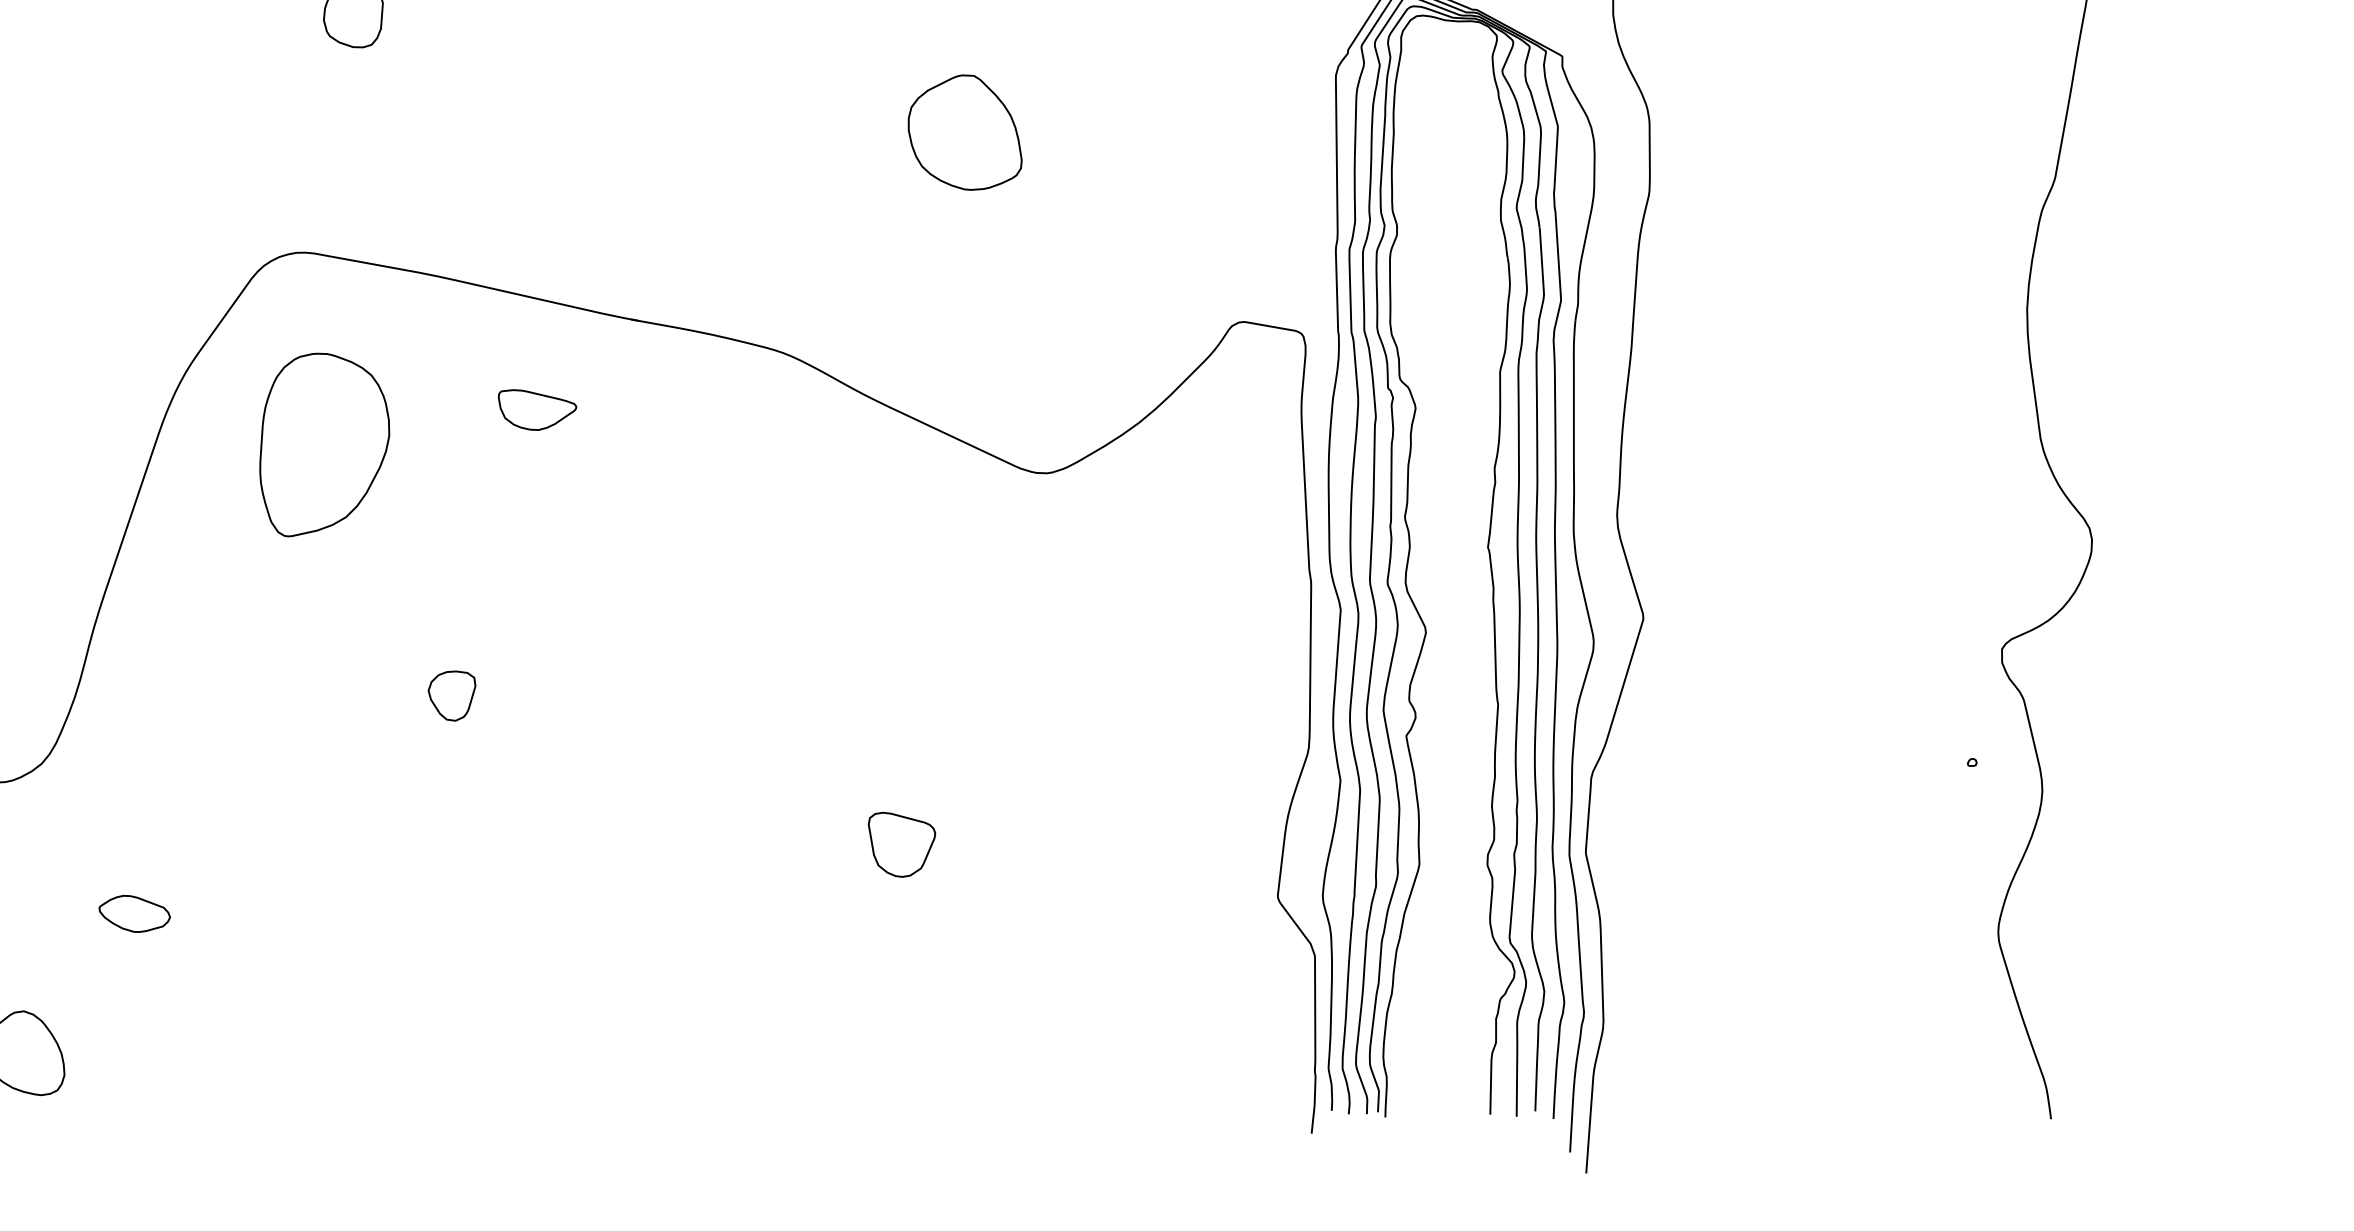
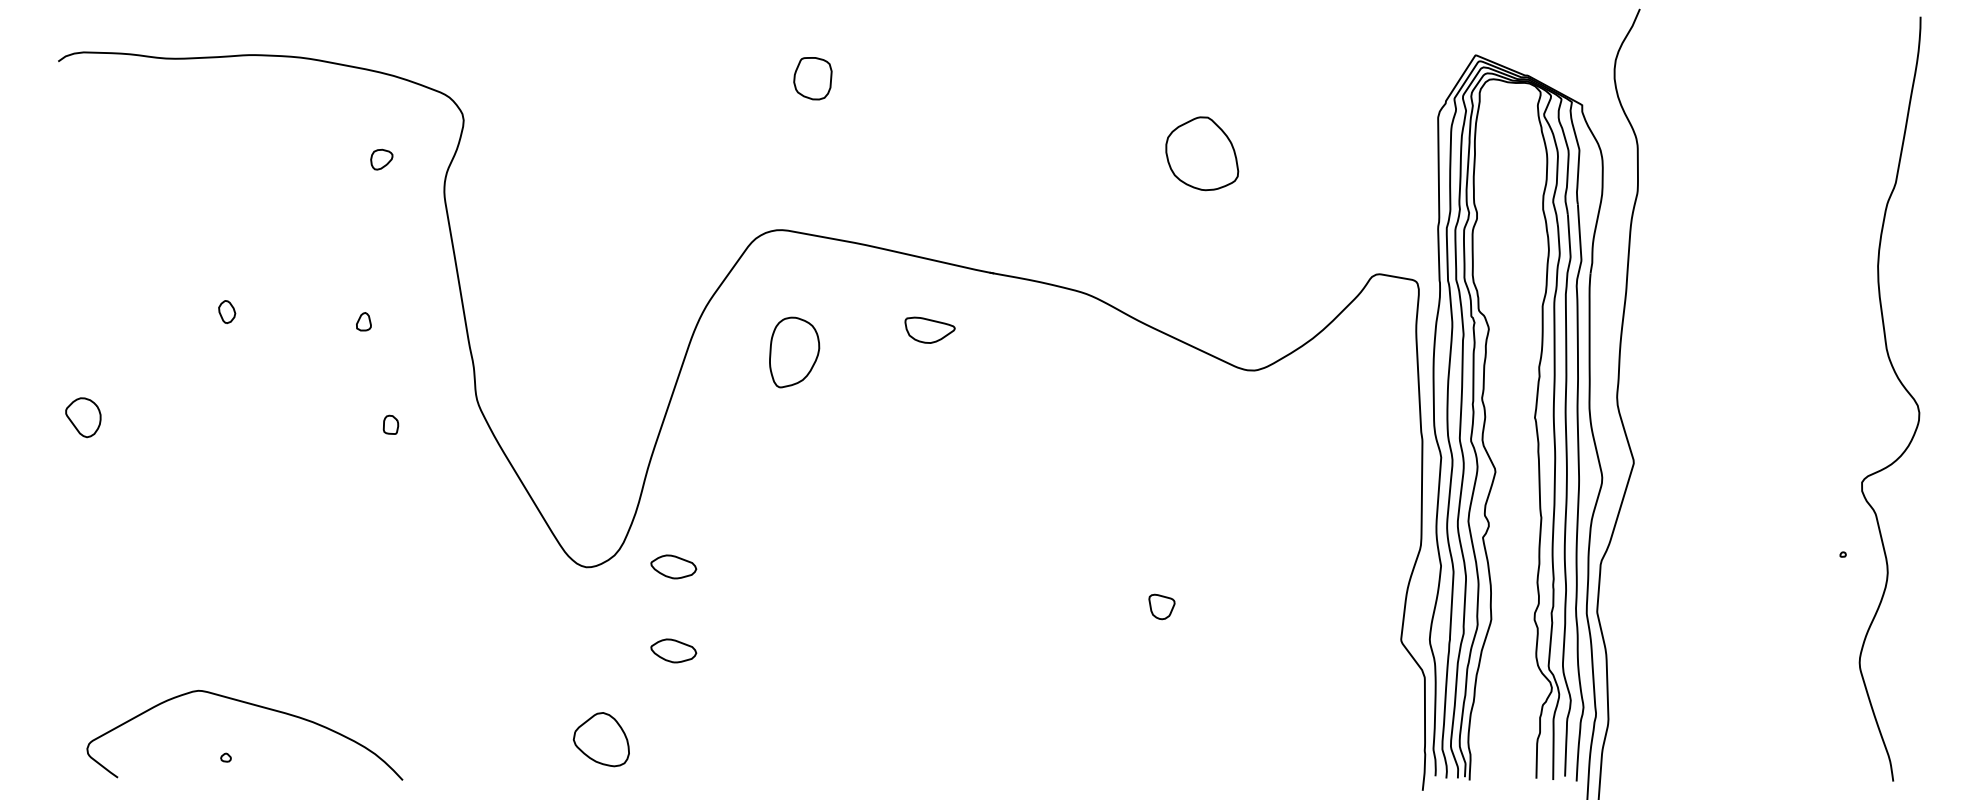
part: (324, 444) -> (794, 352), size x0.6
part: (451, 694) -> (875, 511), removed
part: (134, 781) -> (673, 566), added
part: (901, 844) -> (1161, 606), size x0.6

